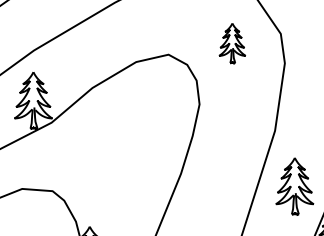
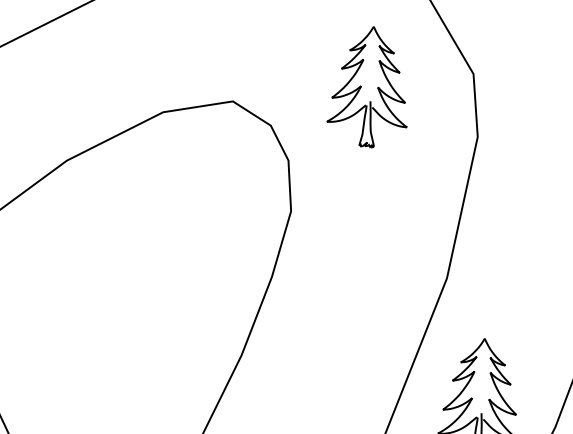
part: (232, 43) -> (369, 87), size x1.43

